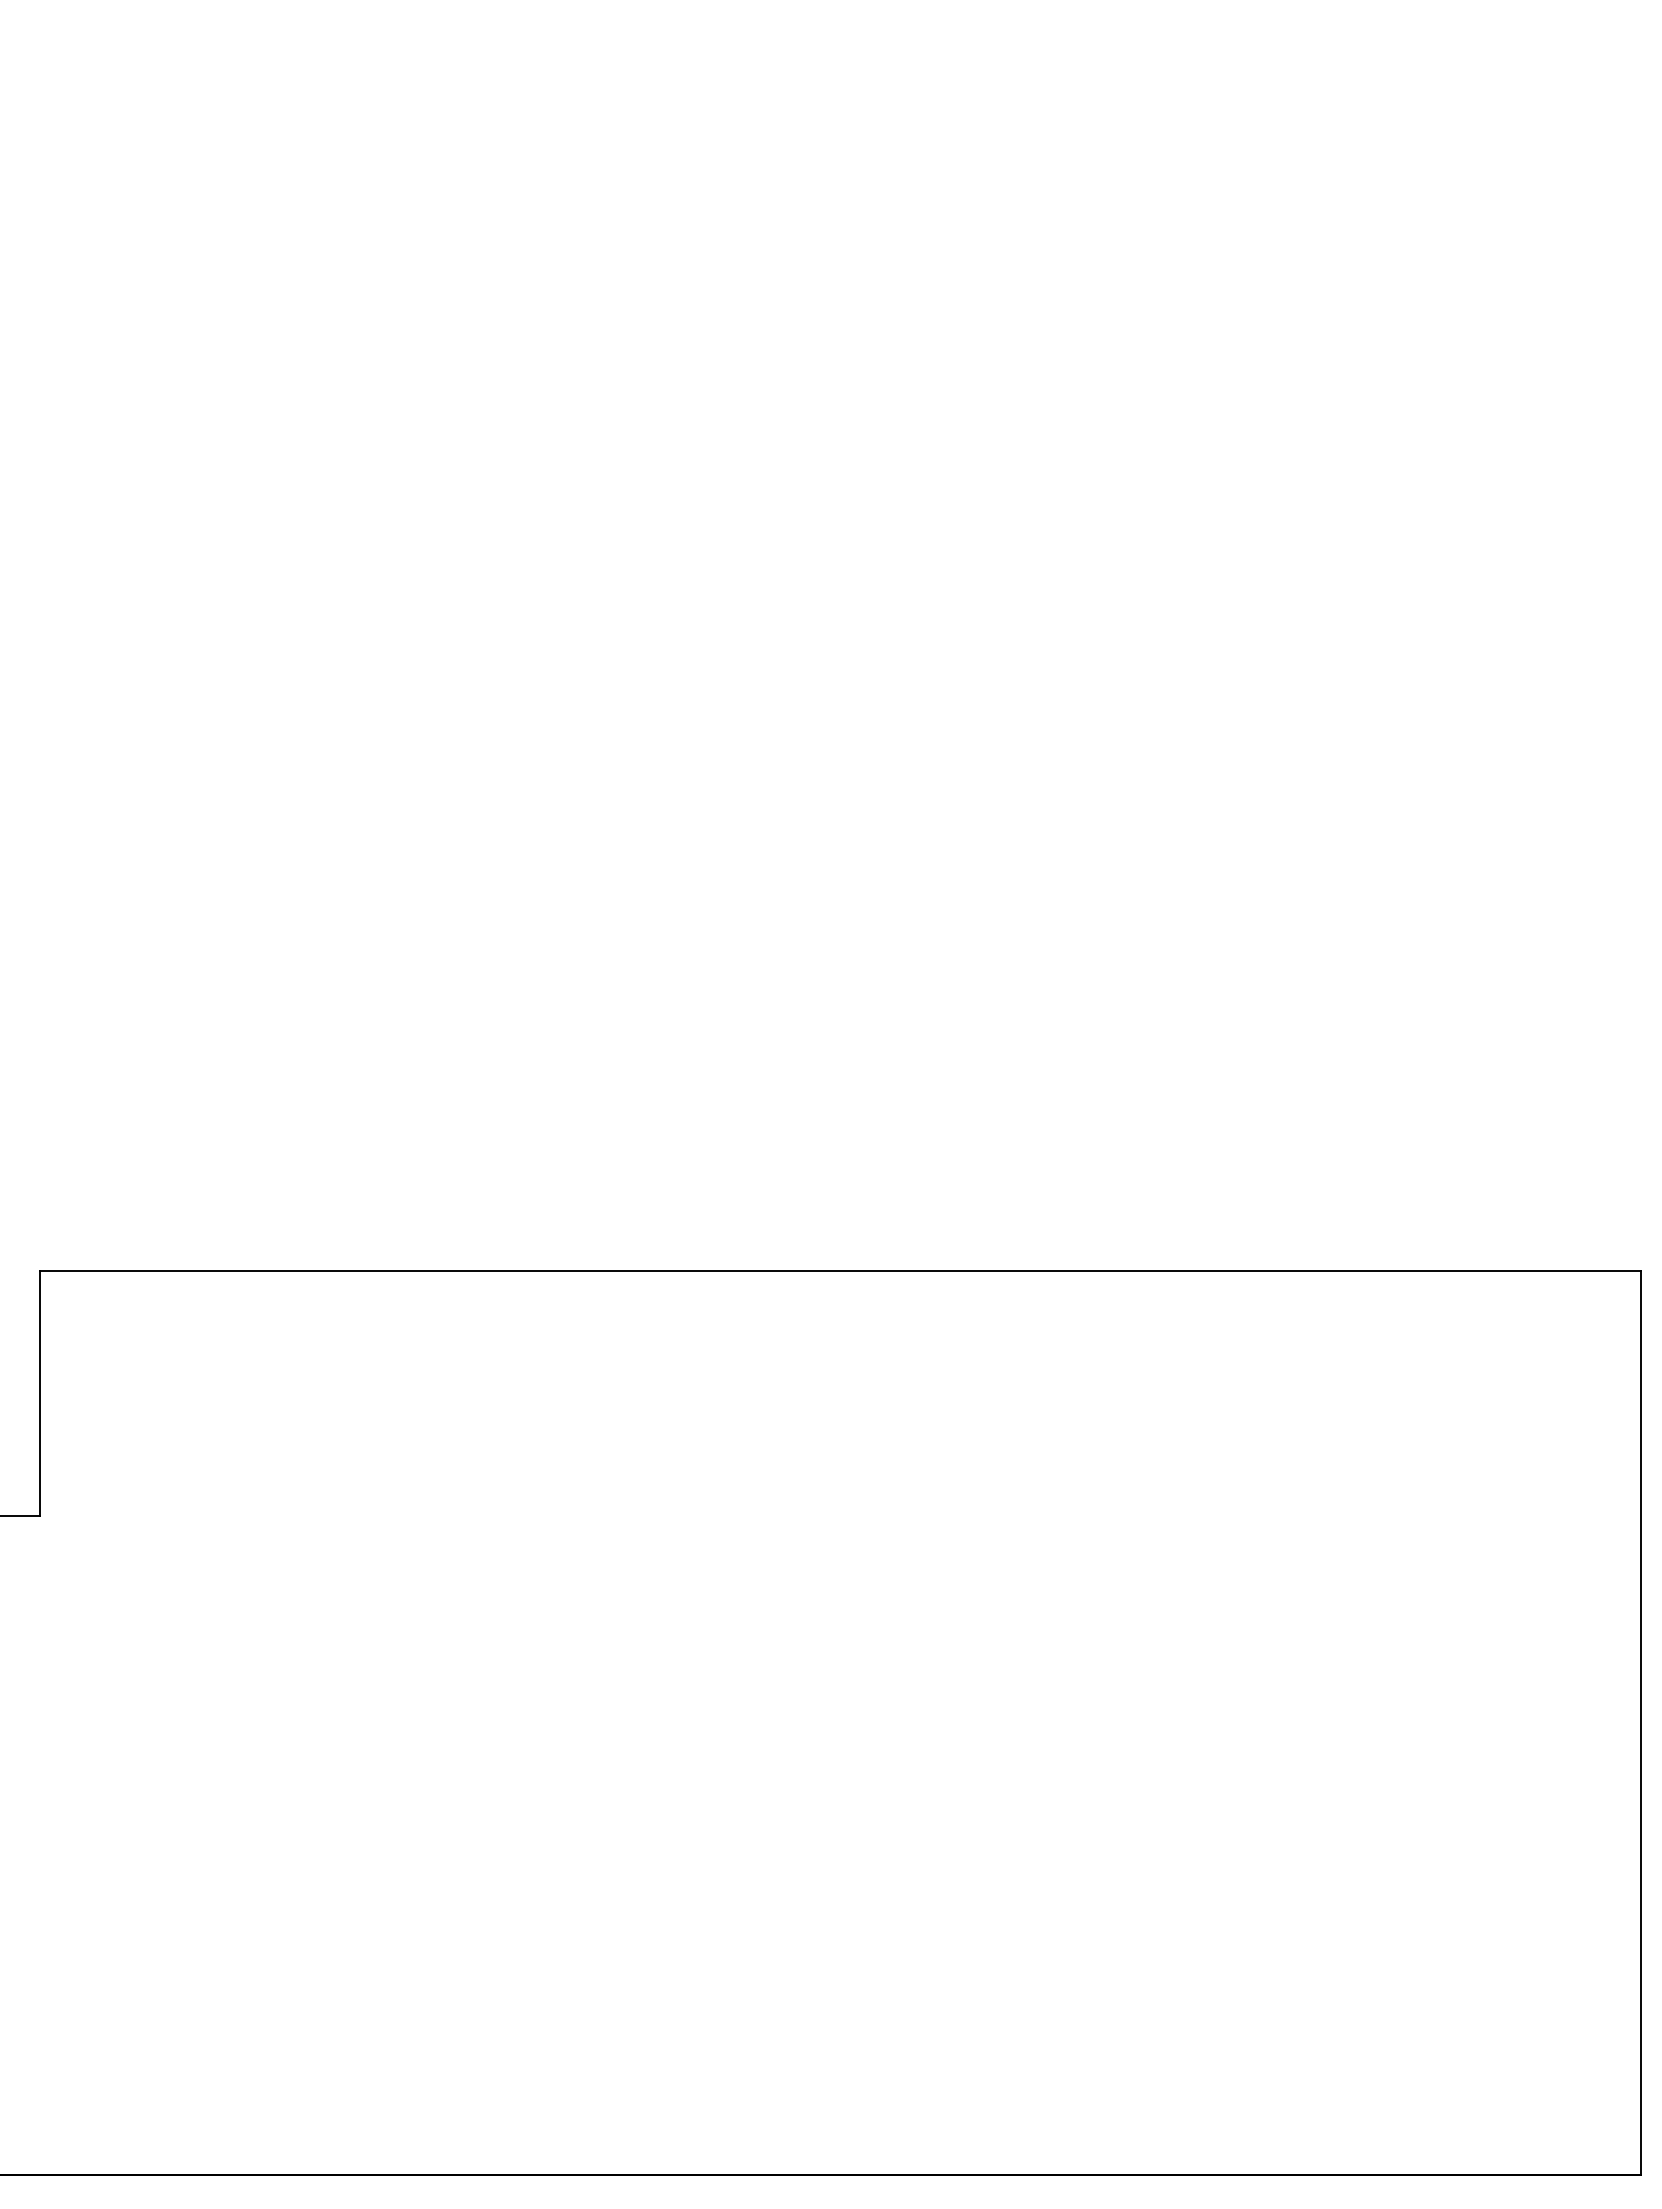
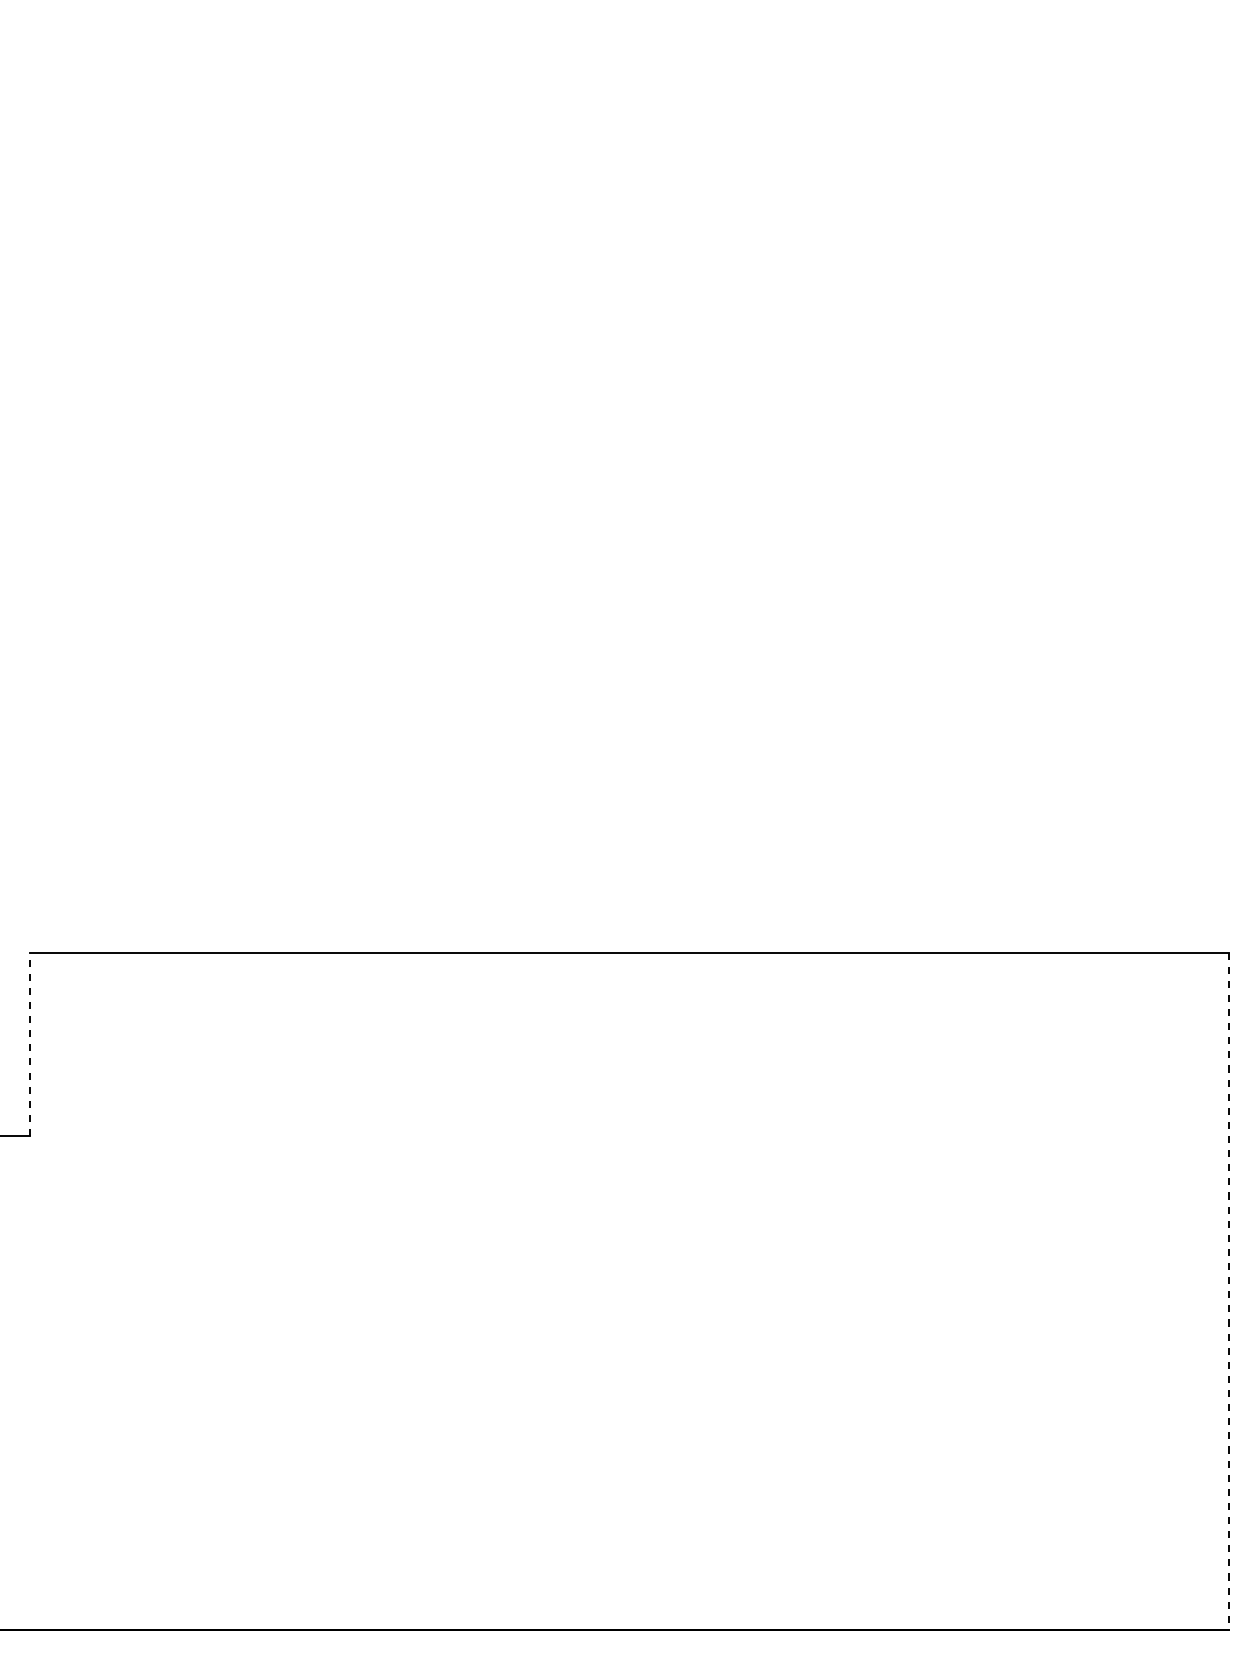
line: (40, 1393) -> (30, 1044), solid -> dashed
line: (1640, 1723) -> (1229, 1291), solid -> dashed

